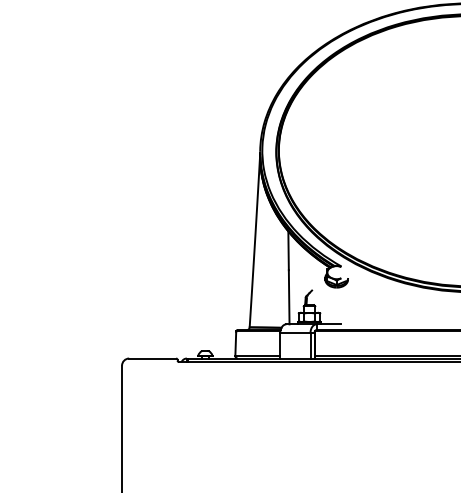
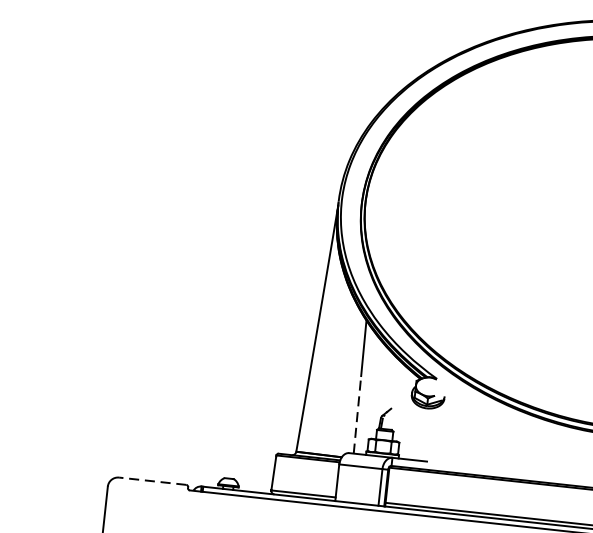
line: (289, 296) -> (358, 413), solid -> dashed
line: (152, 358) -> (152, 481), solid -> dashed

